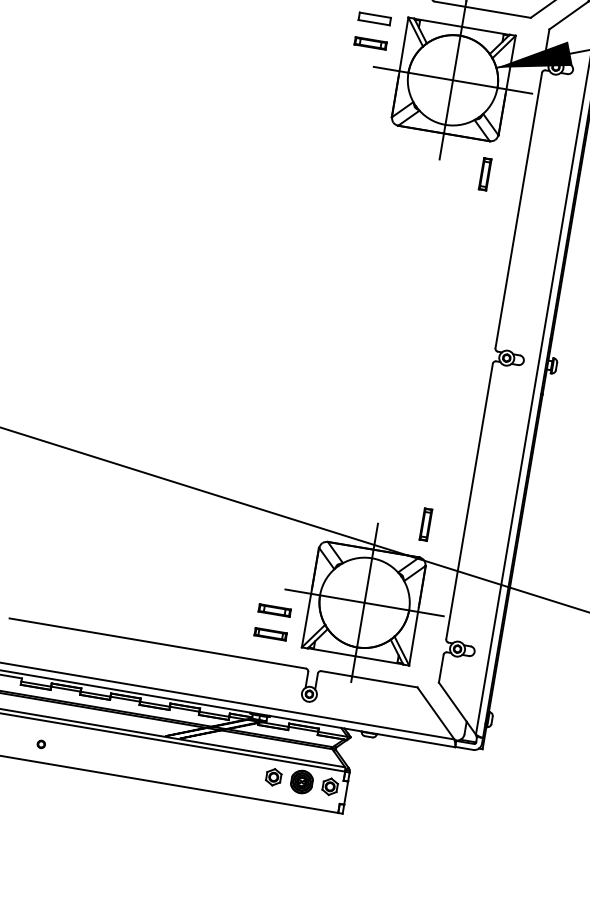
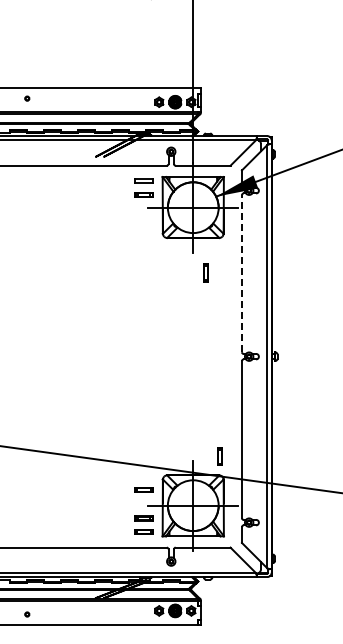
part: (484, 173) -> (205, 272), moved
line: (518, 210) -> (241, 273), solid -> dashed
part: (282, 559) -> (143, 489), added

